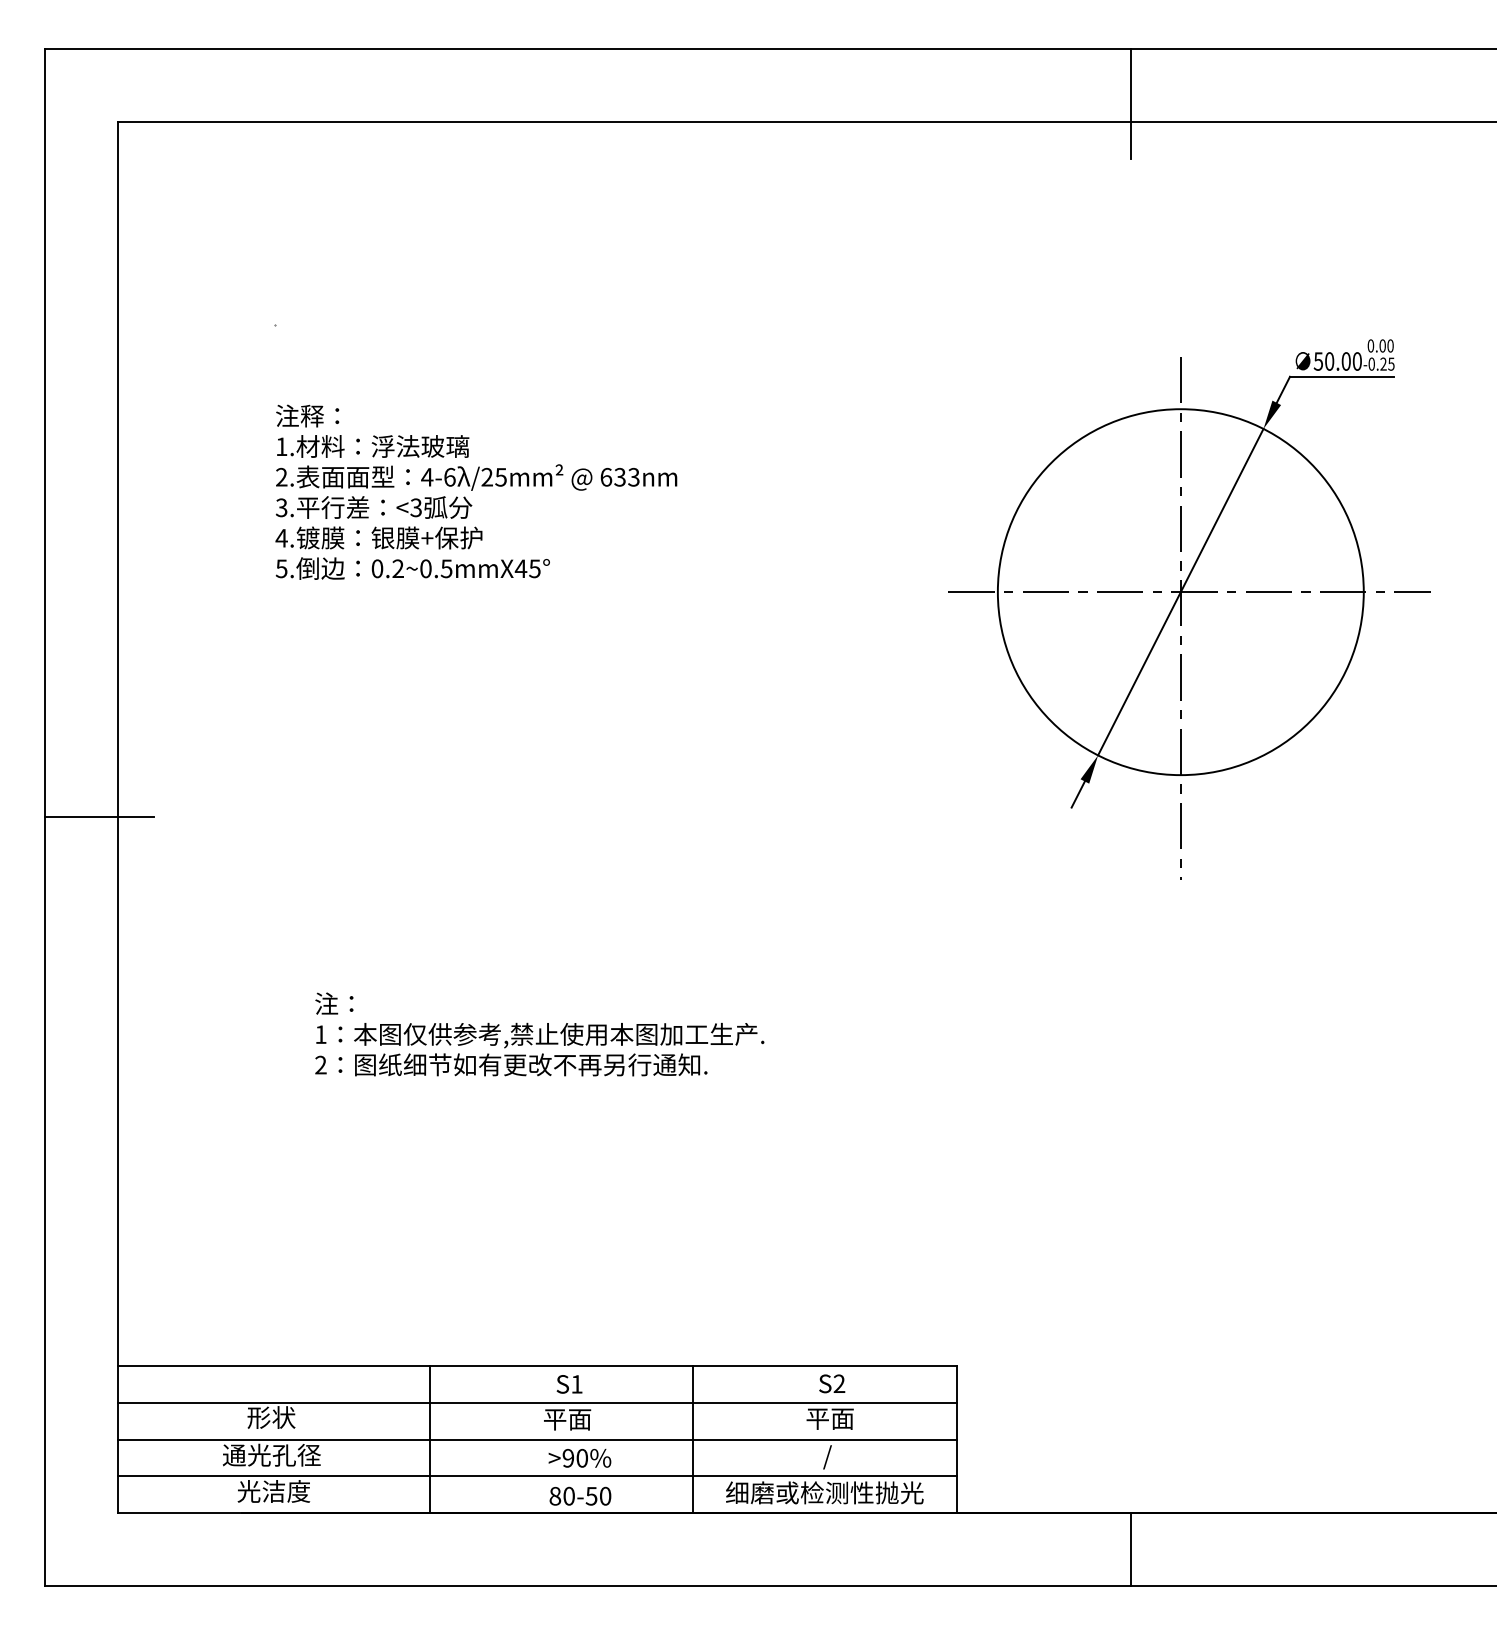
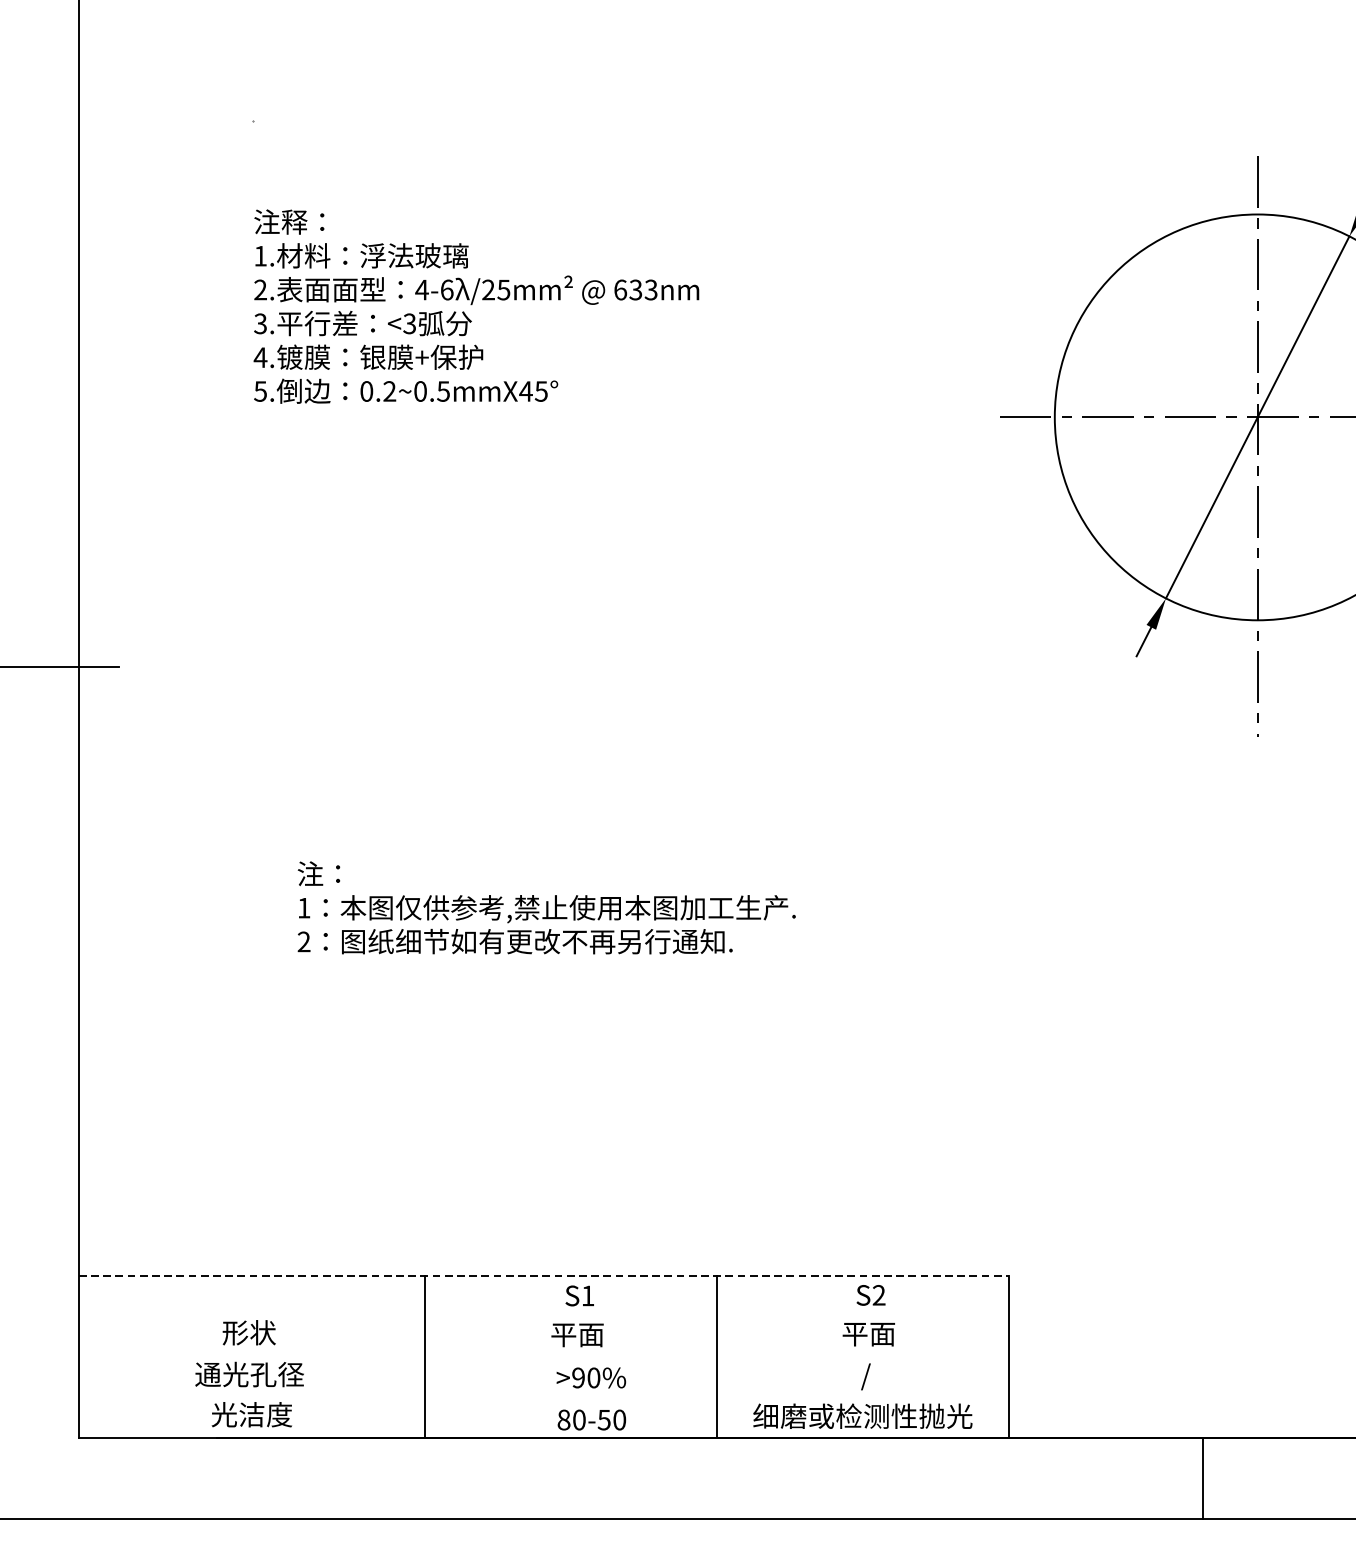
line: (537, 1366) -> (544, 1276), solid -> dashed
line: (536, 1402) -> (543, 1316), removed
line: (536, 1439) -> (543, 1357), removed
line: (536, 1476) -> (543, 1398), removed

